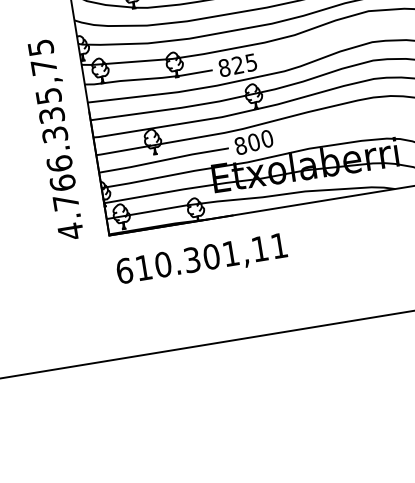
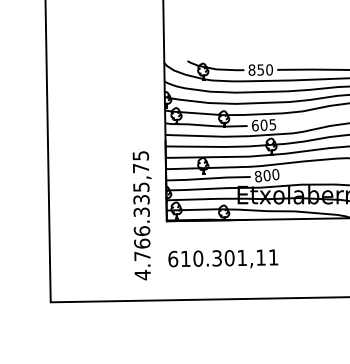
text: (230, 66) -> (259, 125), 825 -> 605
text: (55, 139) -> (141, 215), moved
text: (202, 258) -> (223, 258), moved

